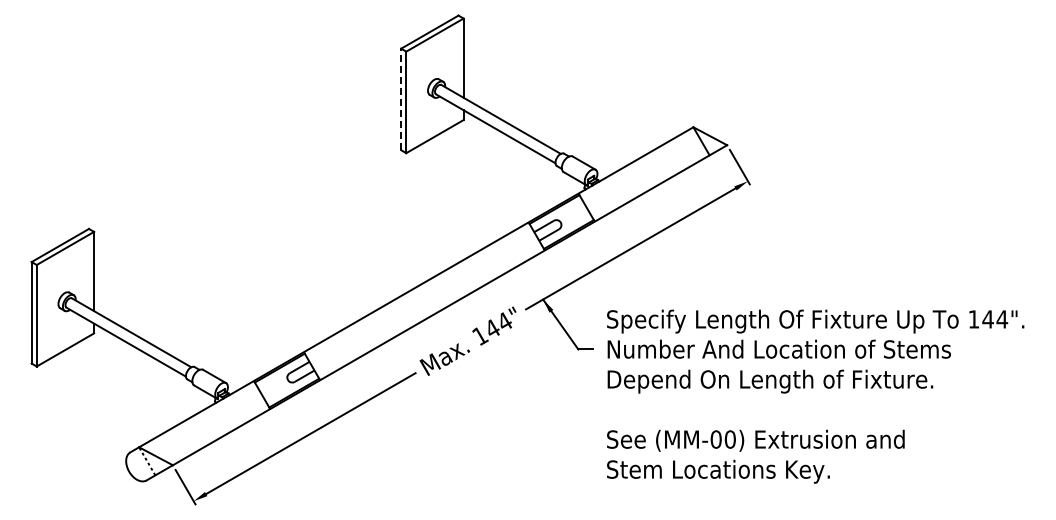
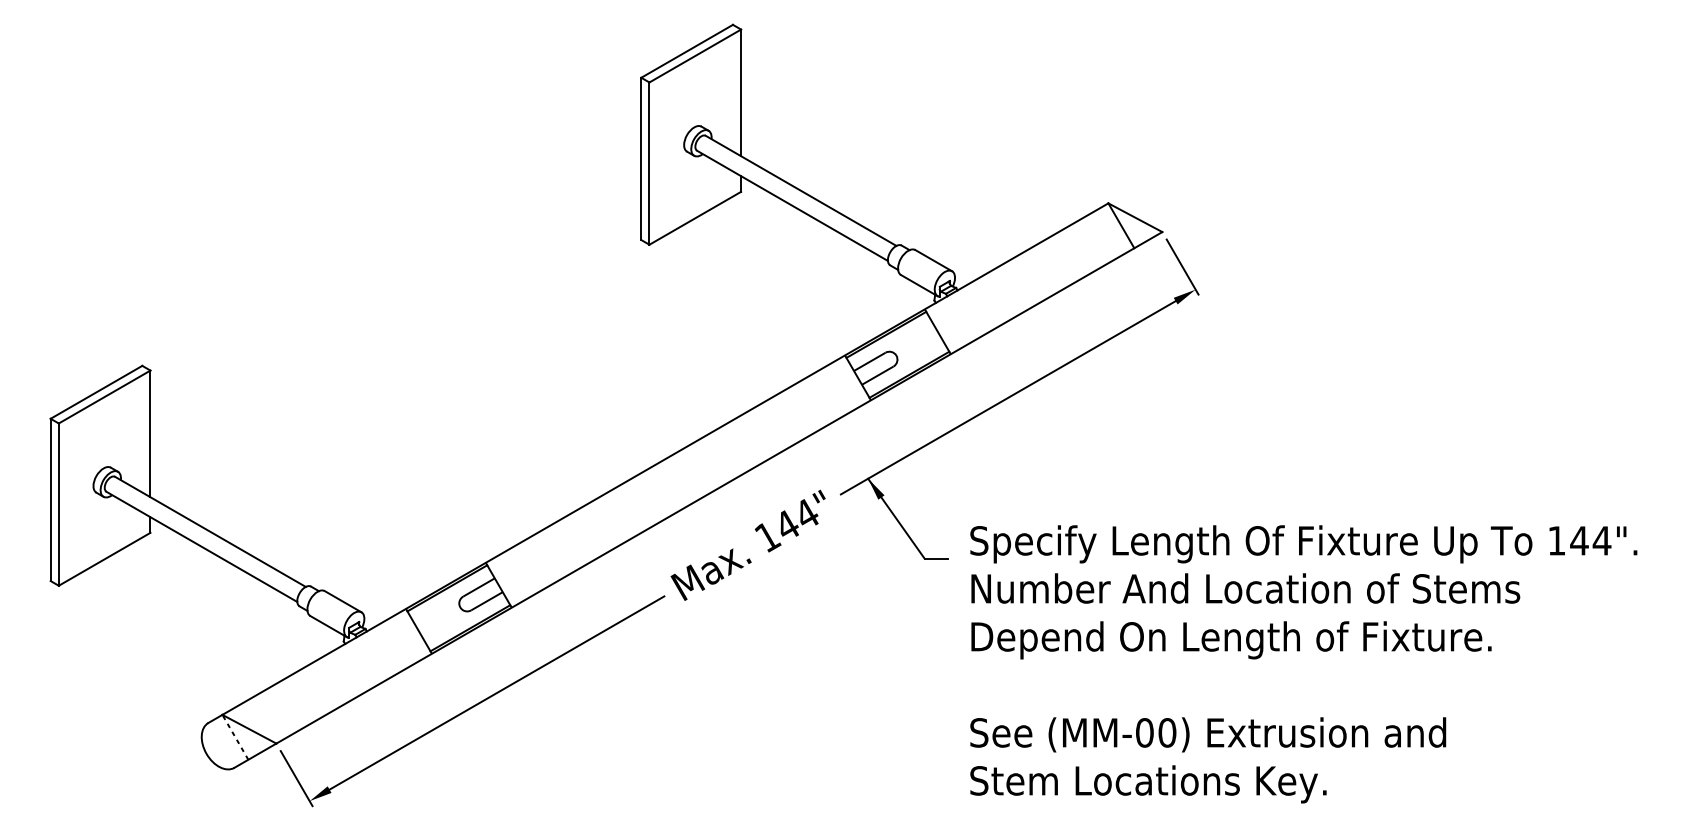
line: (401, 99) -> (641, 158), dashed -> solid
text: (815, 396) -> (1303, 664), moved

